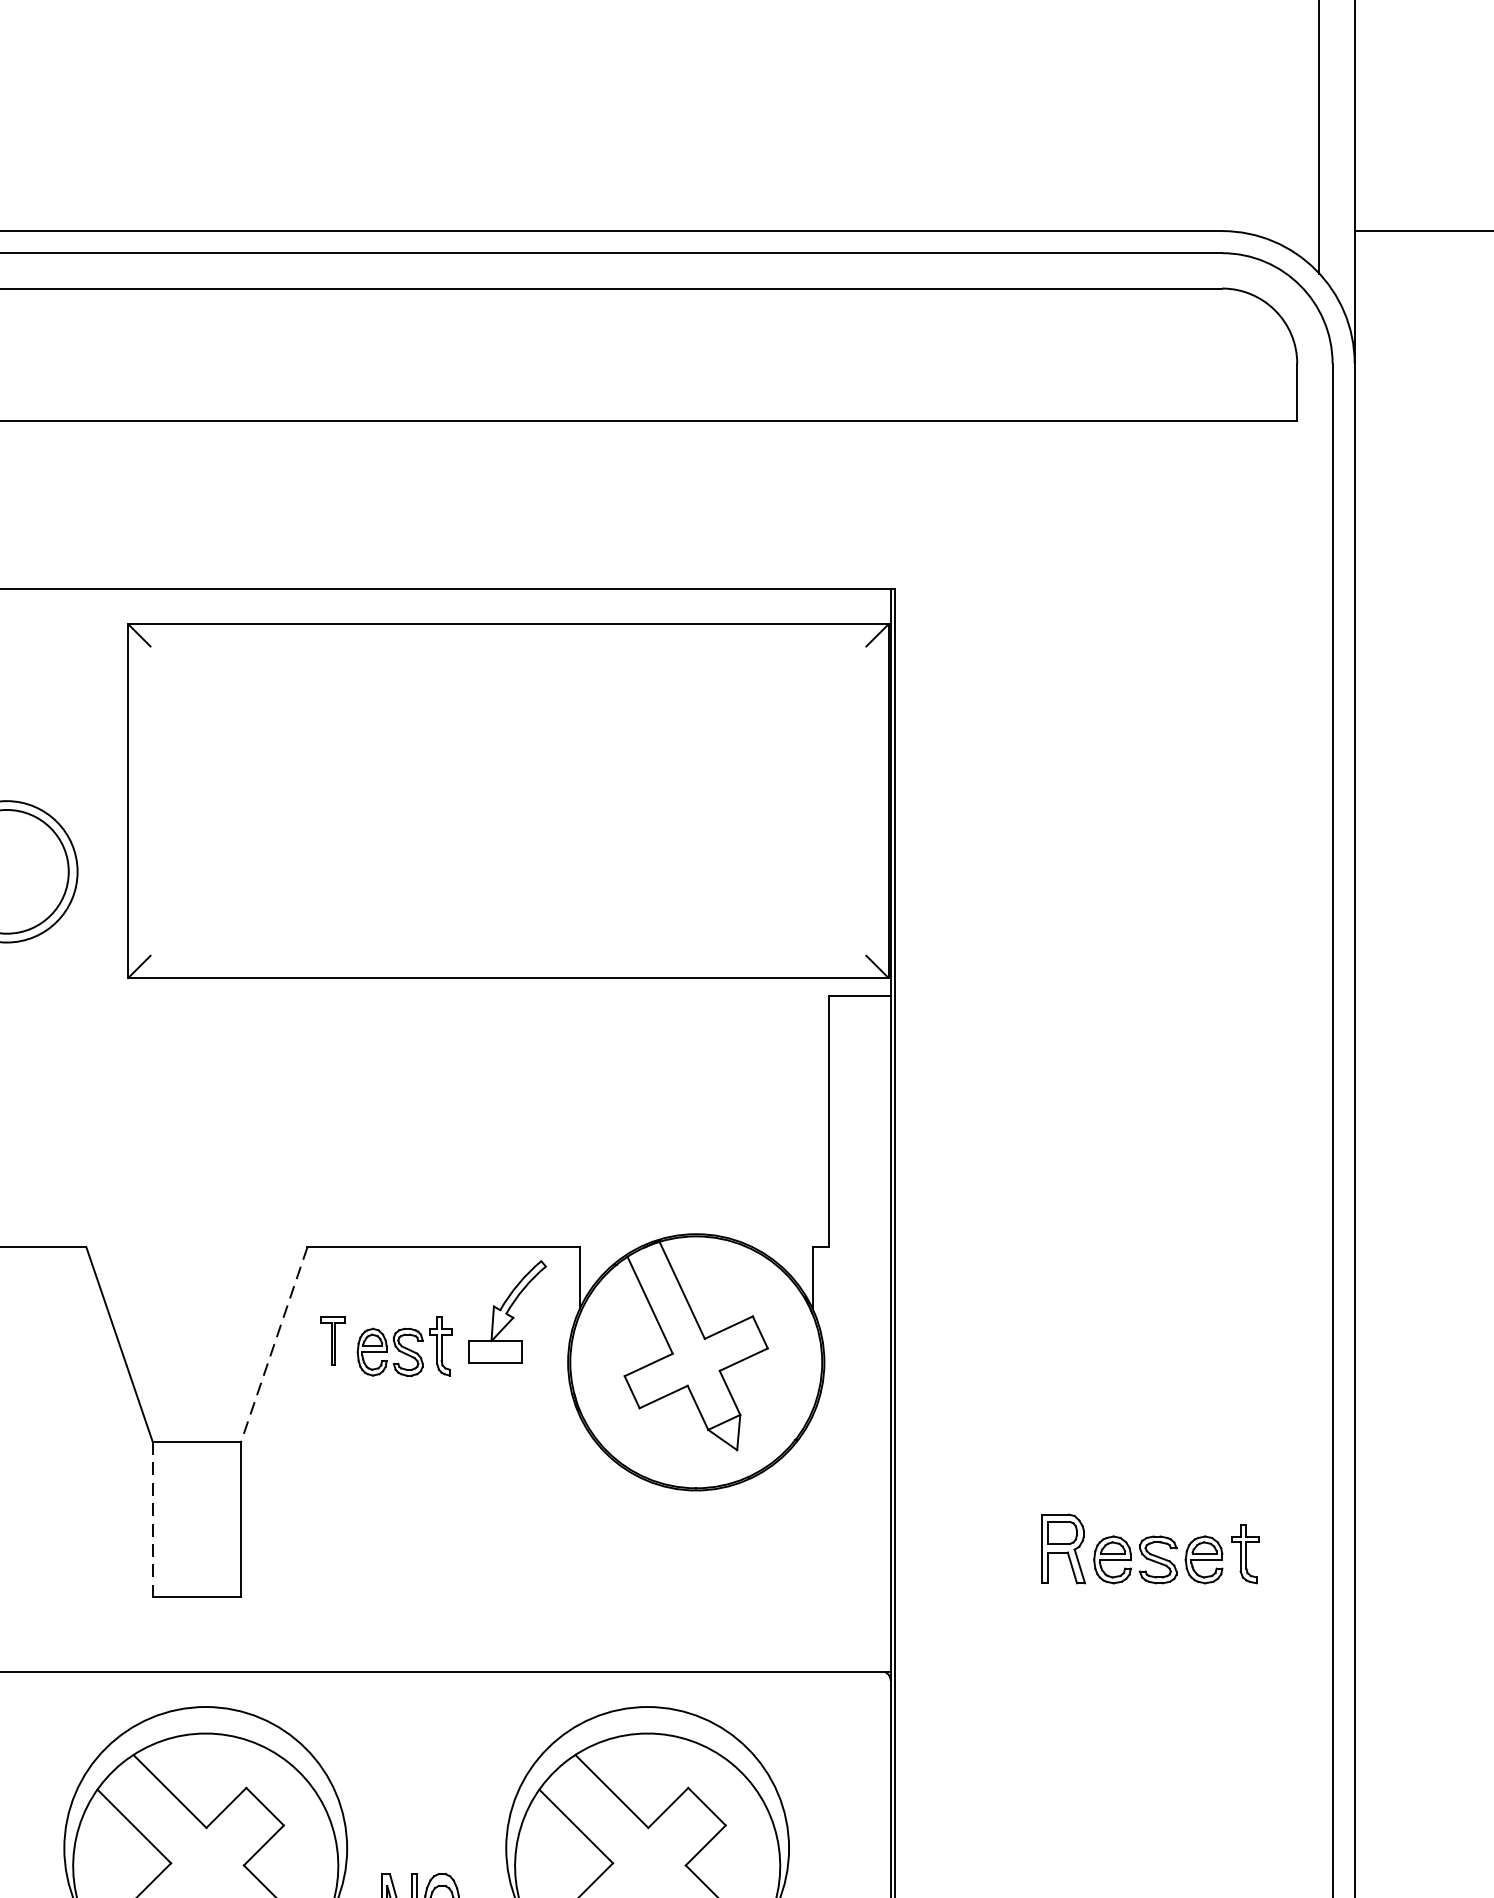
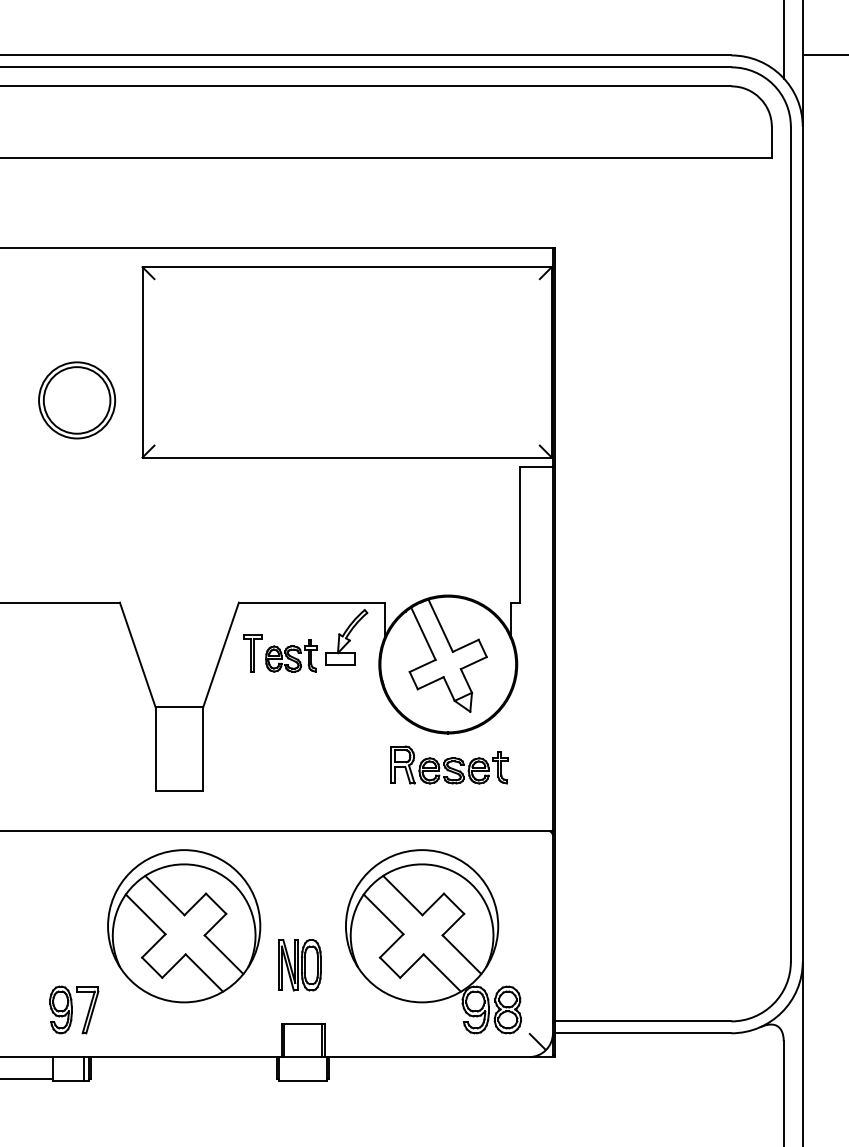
part: (332, 1341) -> (252, 653), size x1.43
line: (273, 1345) -> (220, 655), dashed -> solid
line: (152, 1518) -> (155, 748), dashed -> solid
part: (1149, 1548) -> (449, 764), moved

